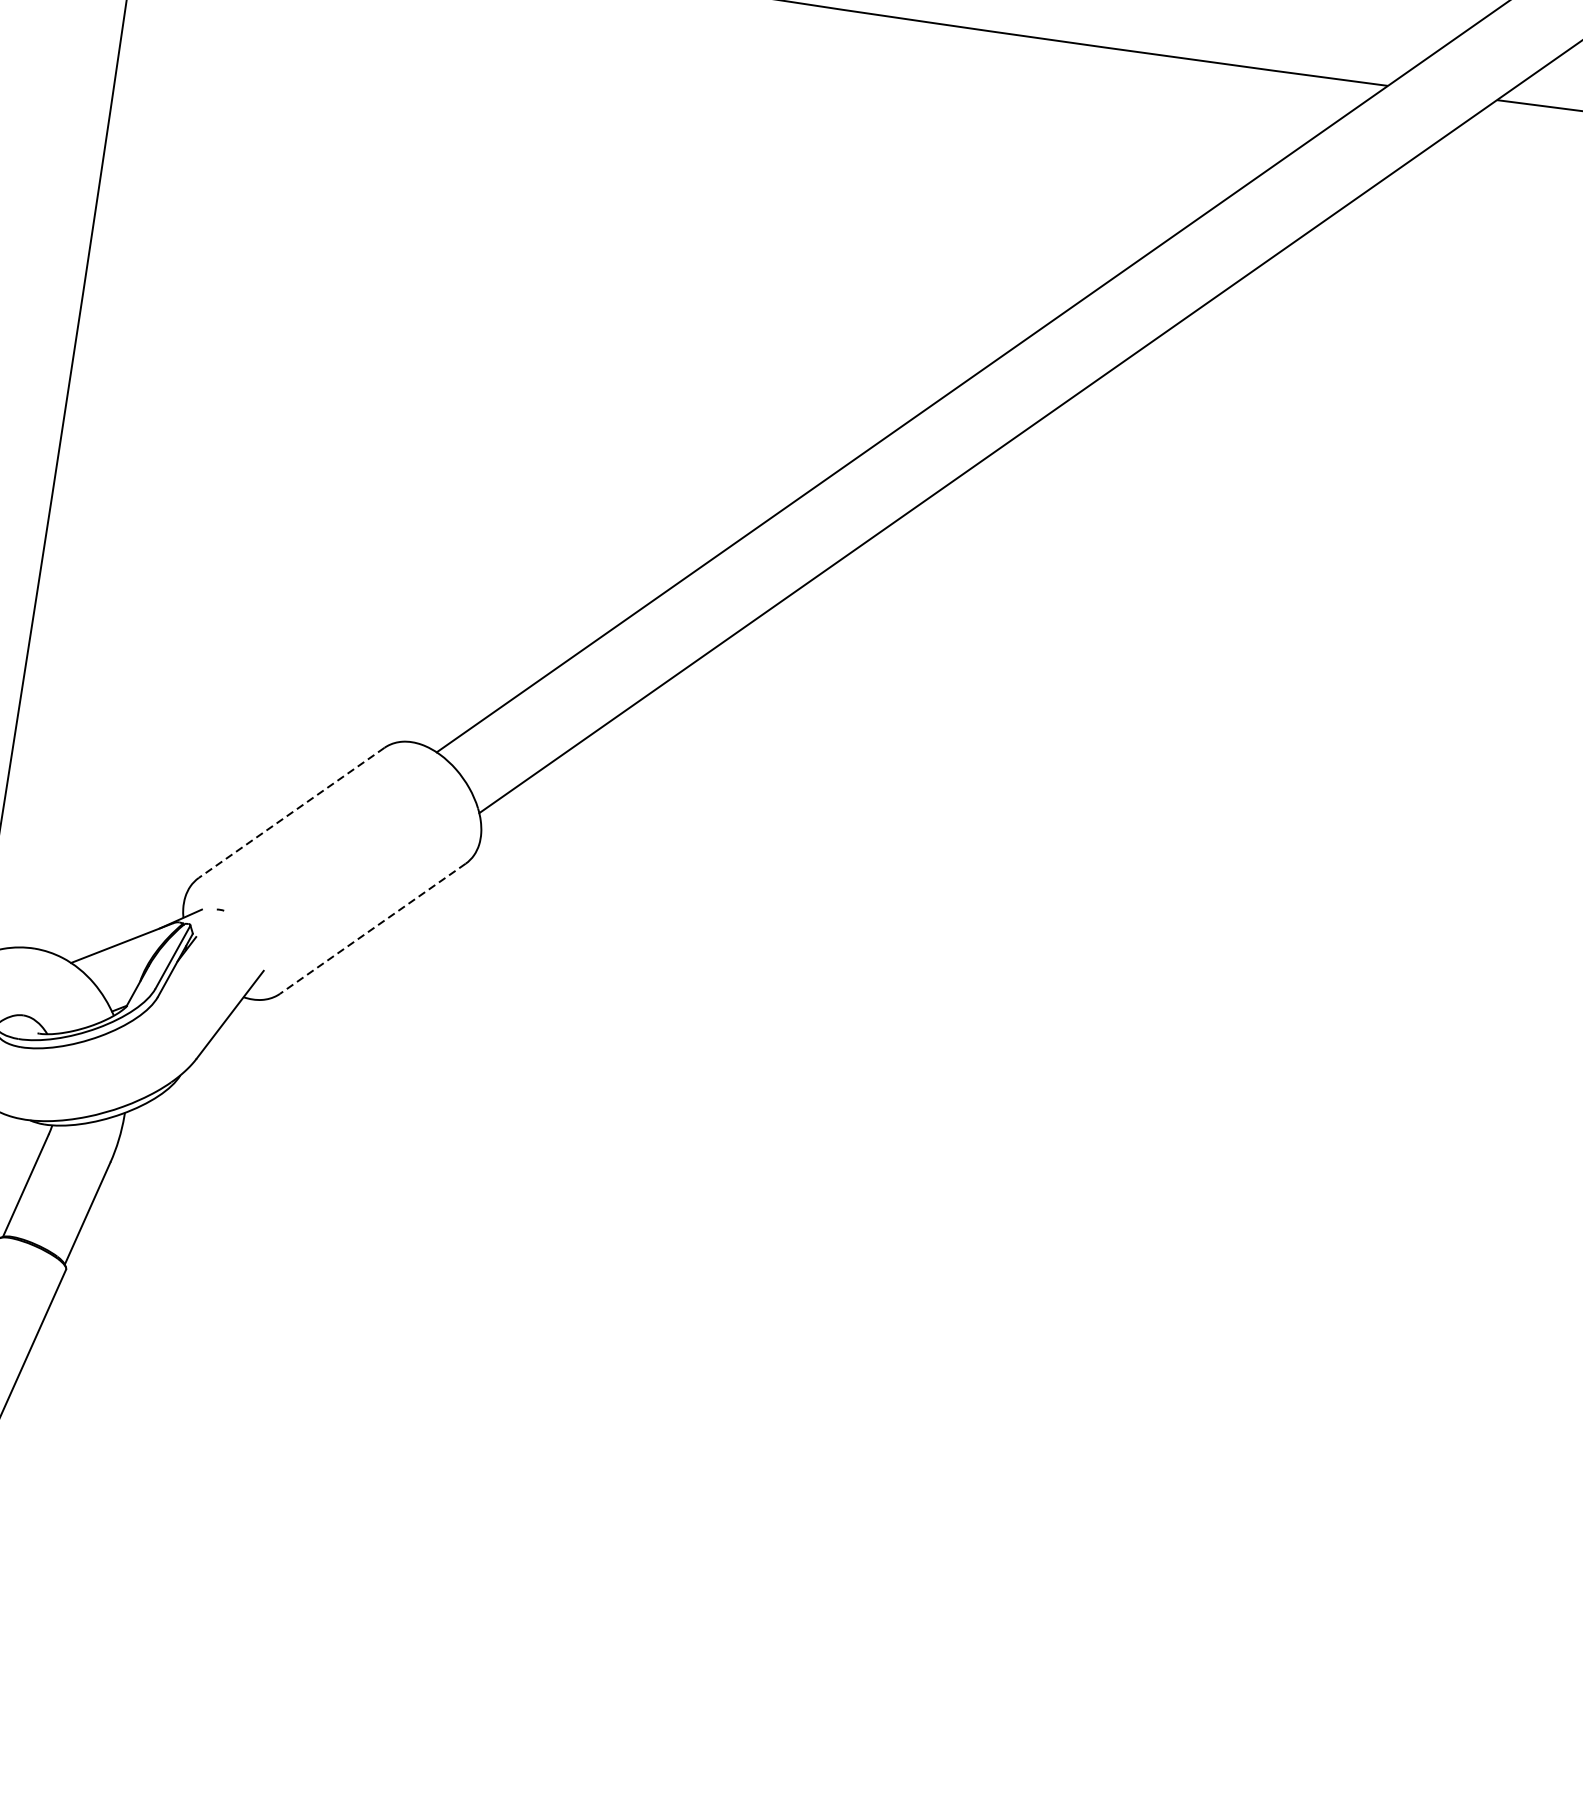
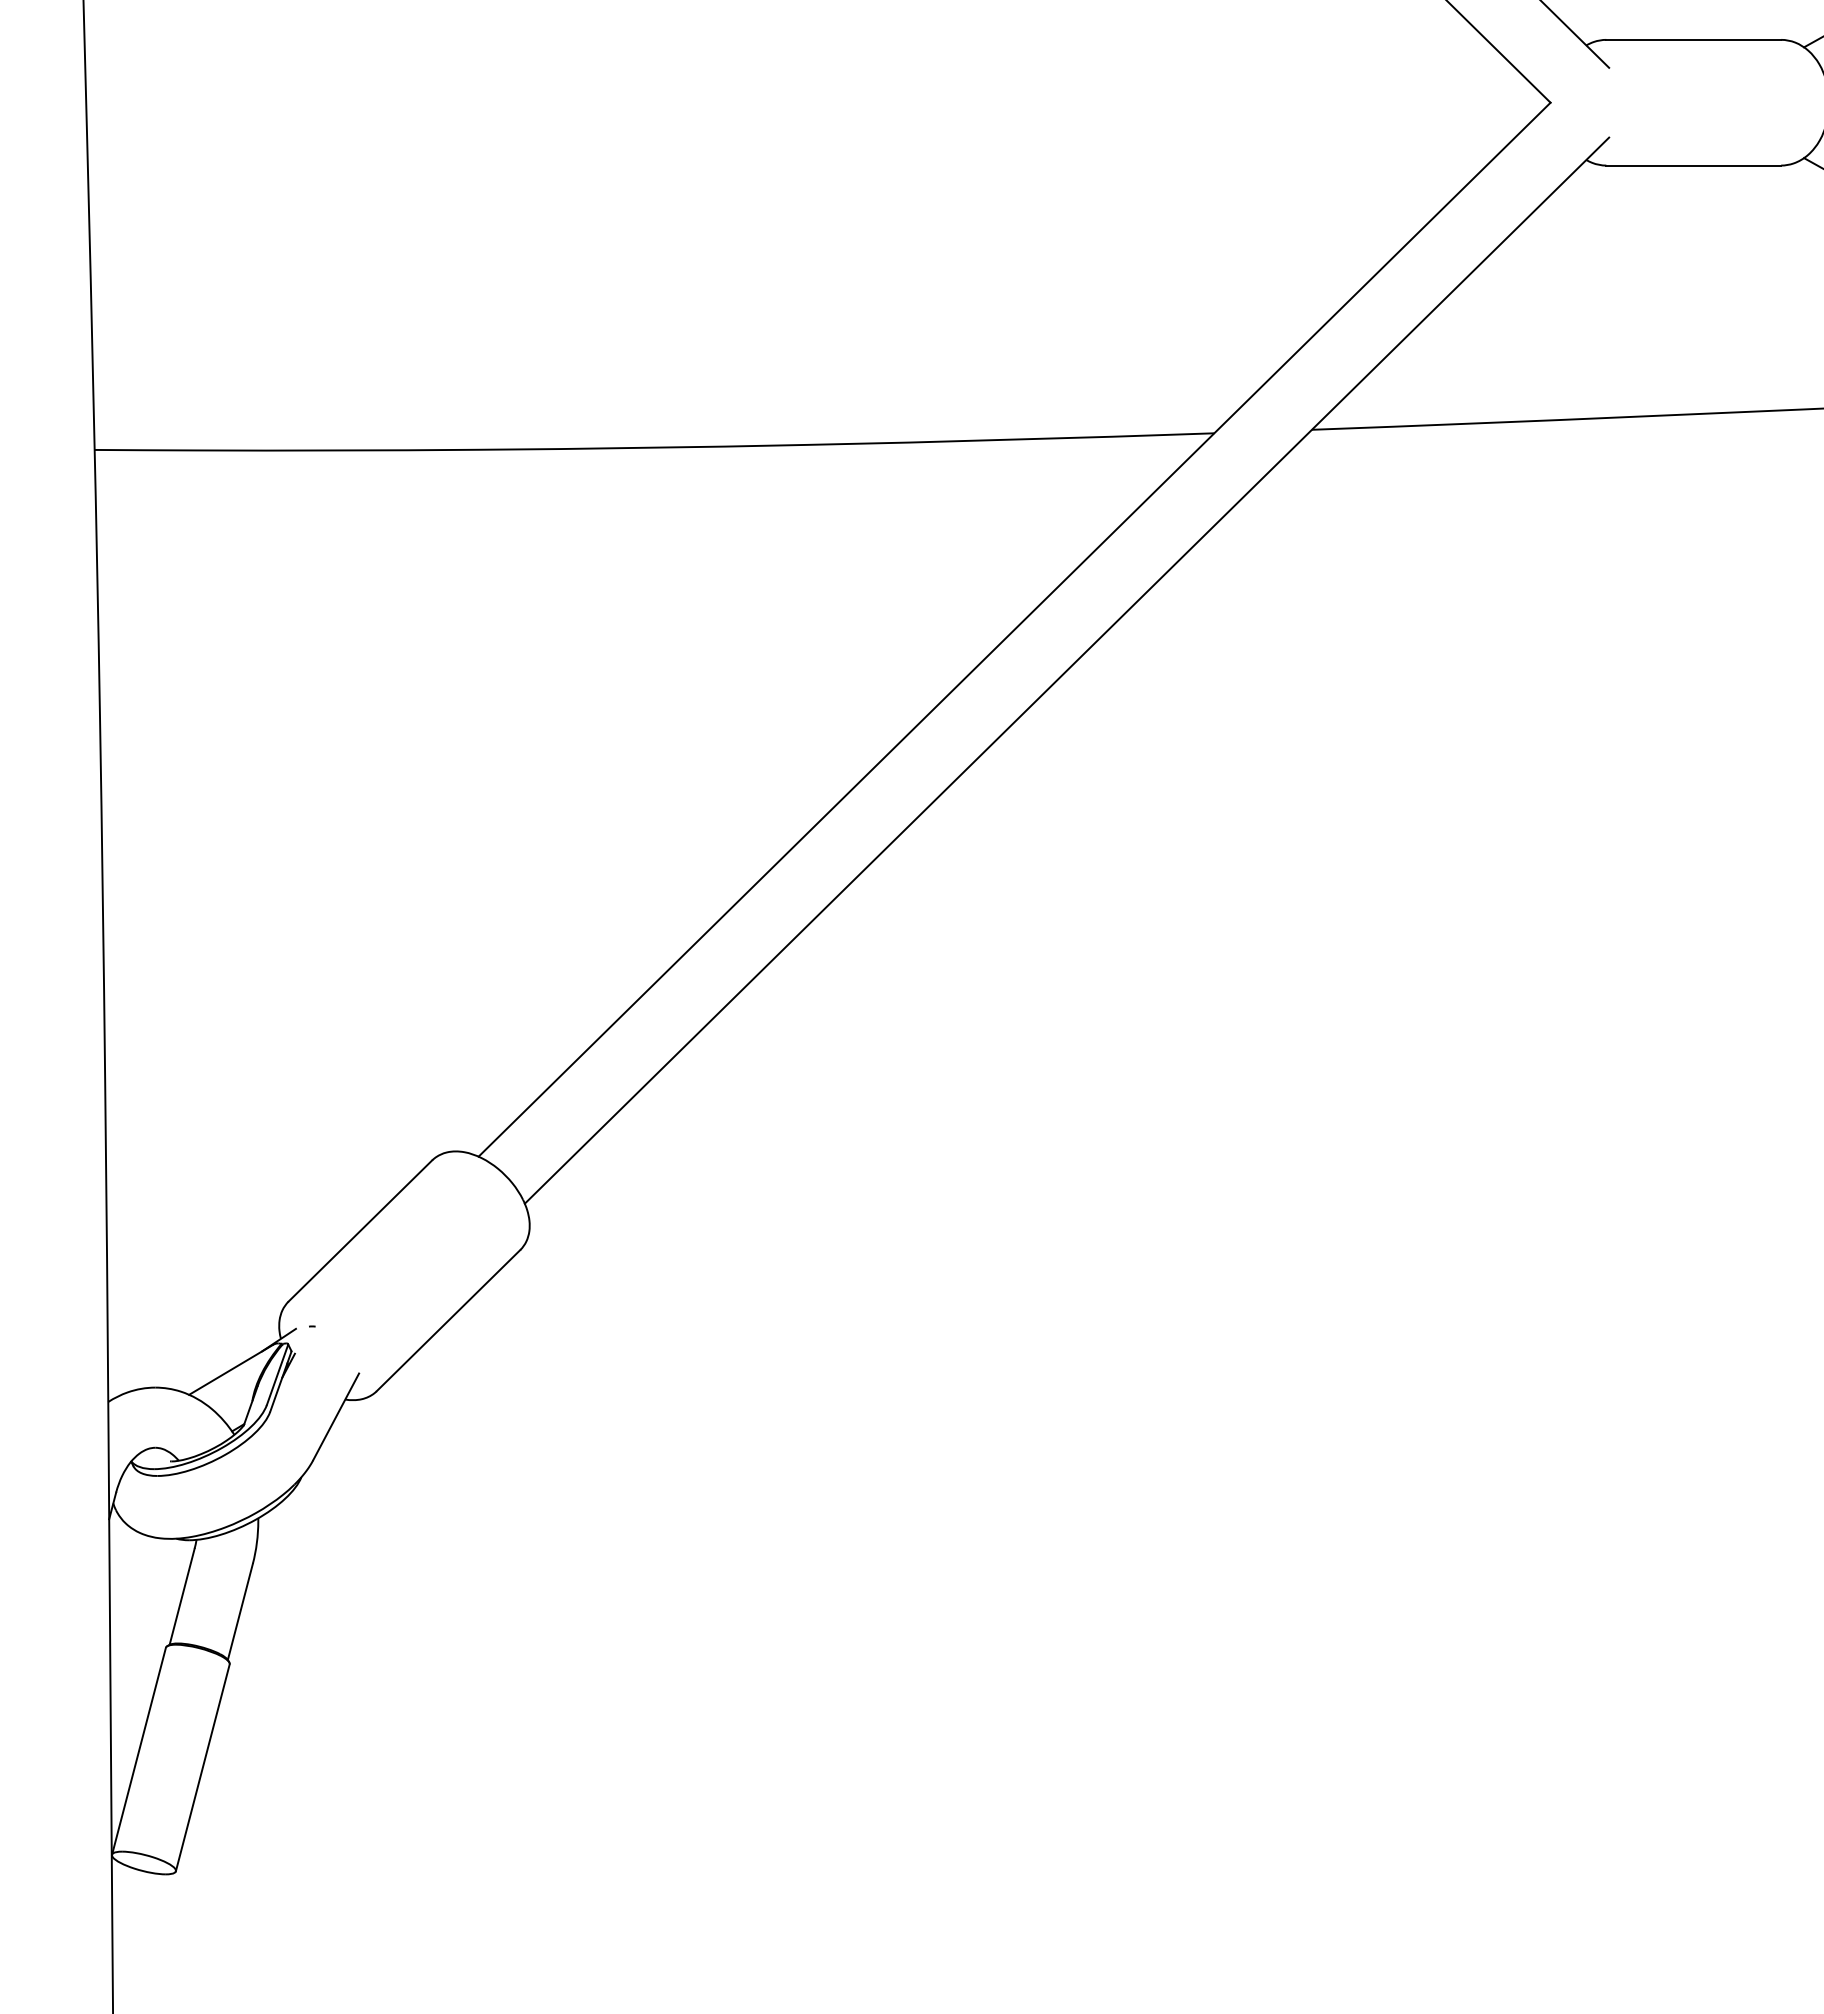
line: (291, 812) -> (360, 1230), dashed -> solid
line: (372, 928) -> (448, 1320), dashed -> solid

